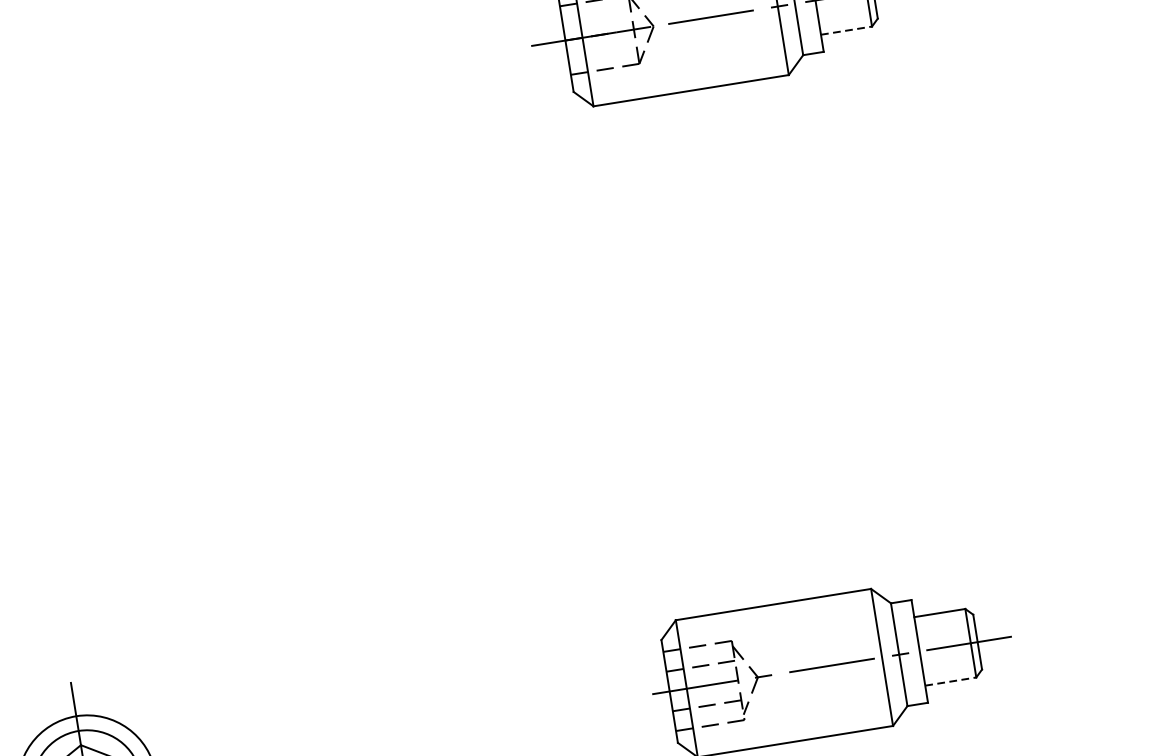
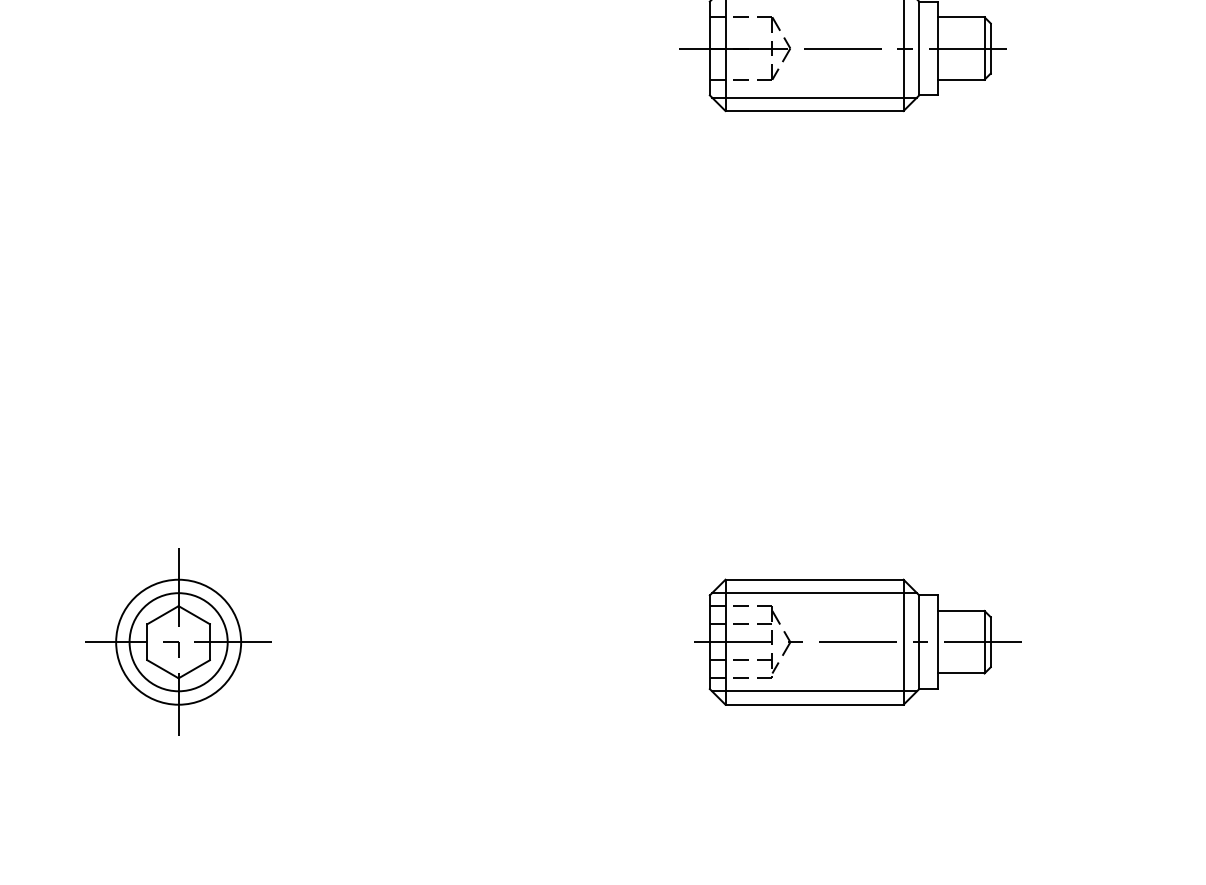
line: (846, 30) -> (961, 79), dashed -> solid
line: (688, 75) -> (814, 97), added
line: (775, 619) -> (814, 593), added
line: (951, 681) -> (961, 673), dashed -> solid
line: (793, 727) -> (814, 691), added

